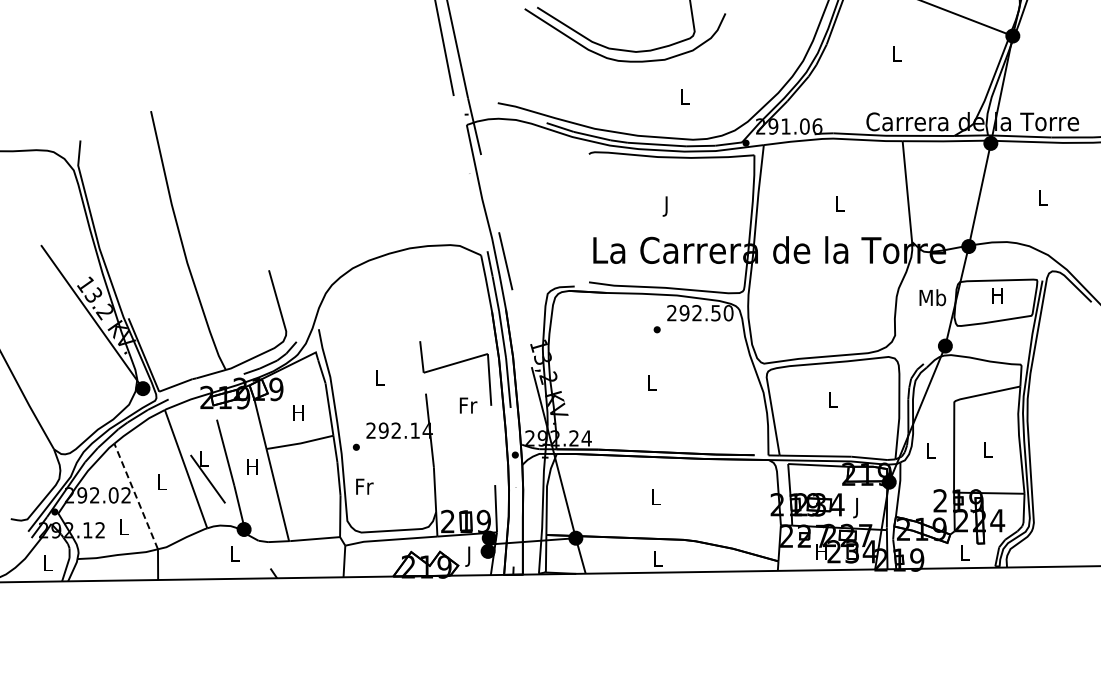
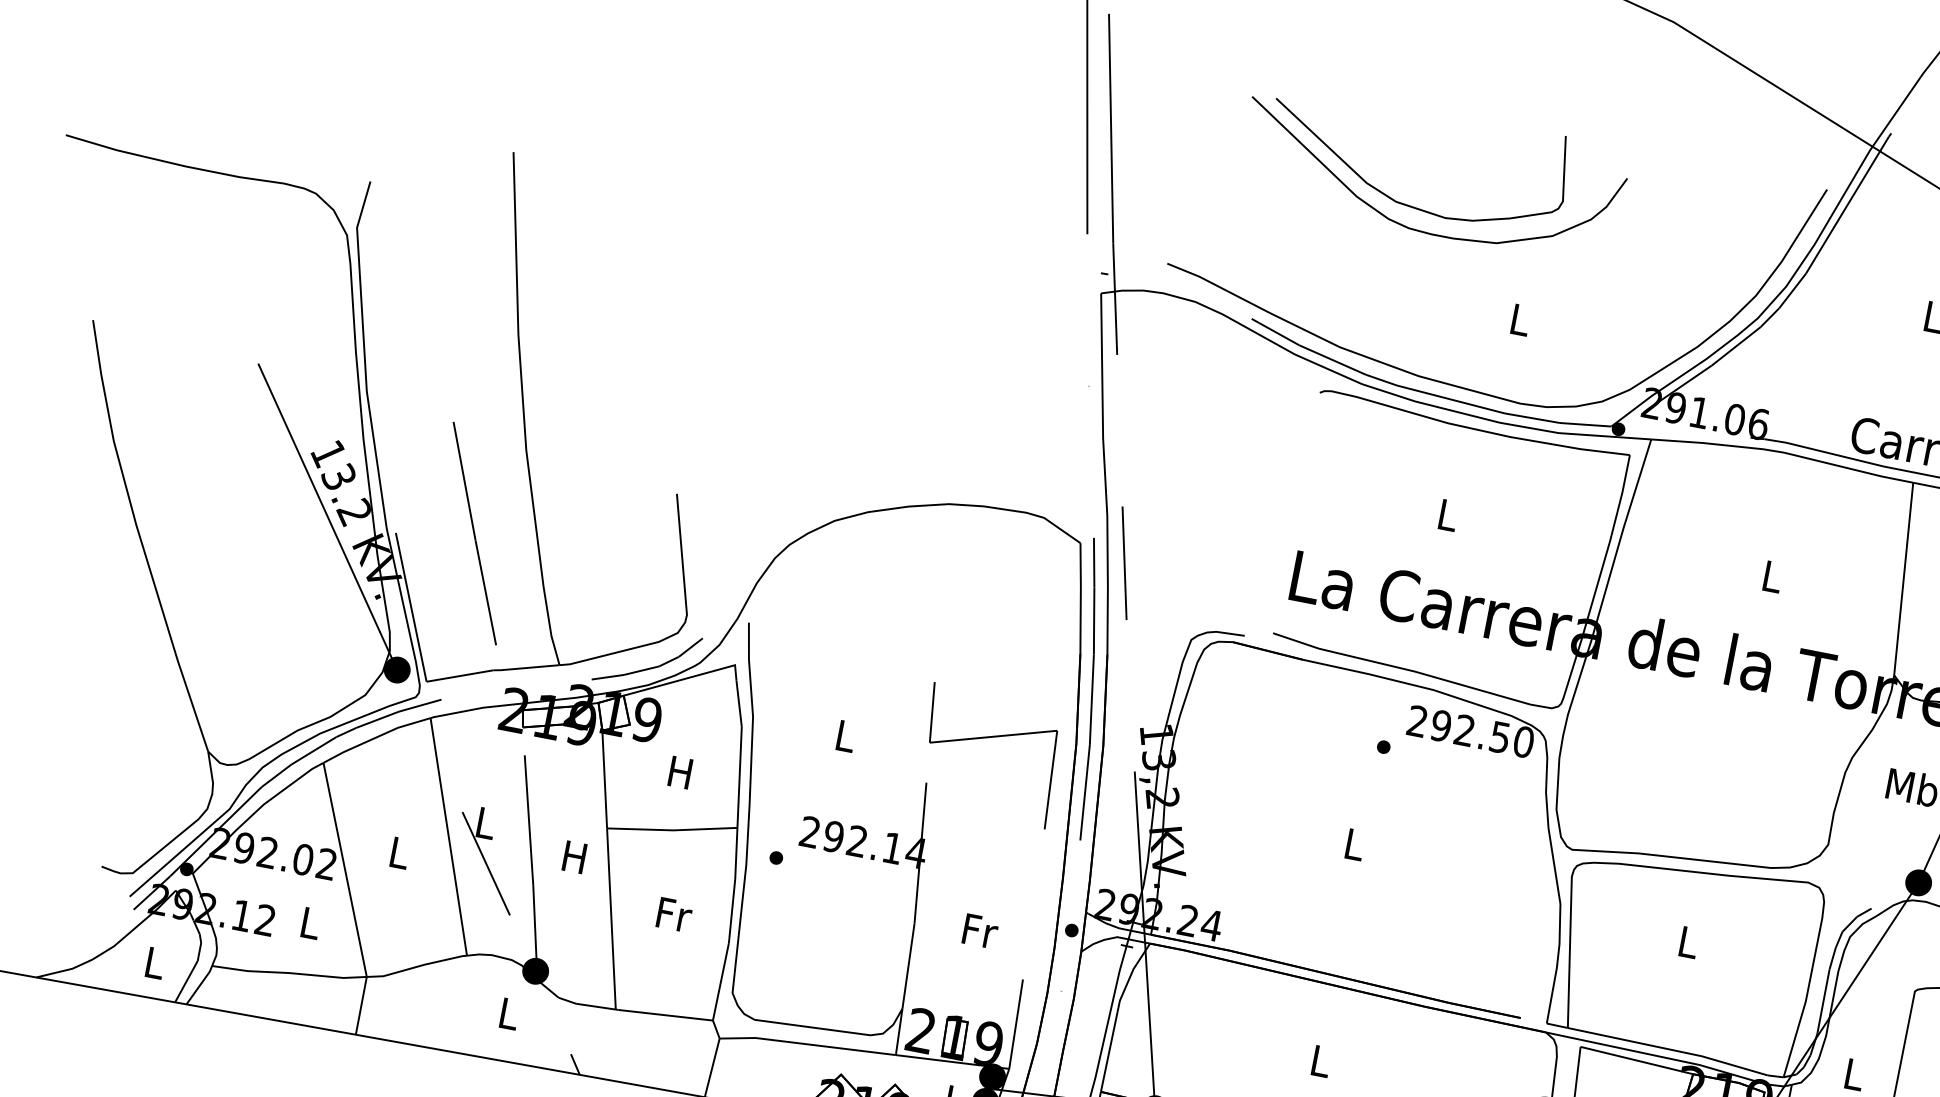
text: (666, 206) -> (1446, 519), J -> L
line: (168, 310) -> (473, 532), added
text: (468, 405) -> (980, 931), moved
text: (364, 486) -> (674, 914), moved
line: (136, 496) -> (345, 870), dashed -> solid

